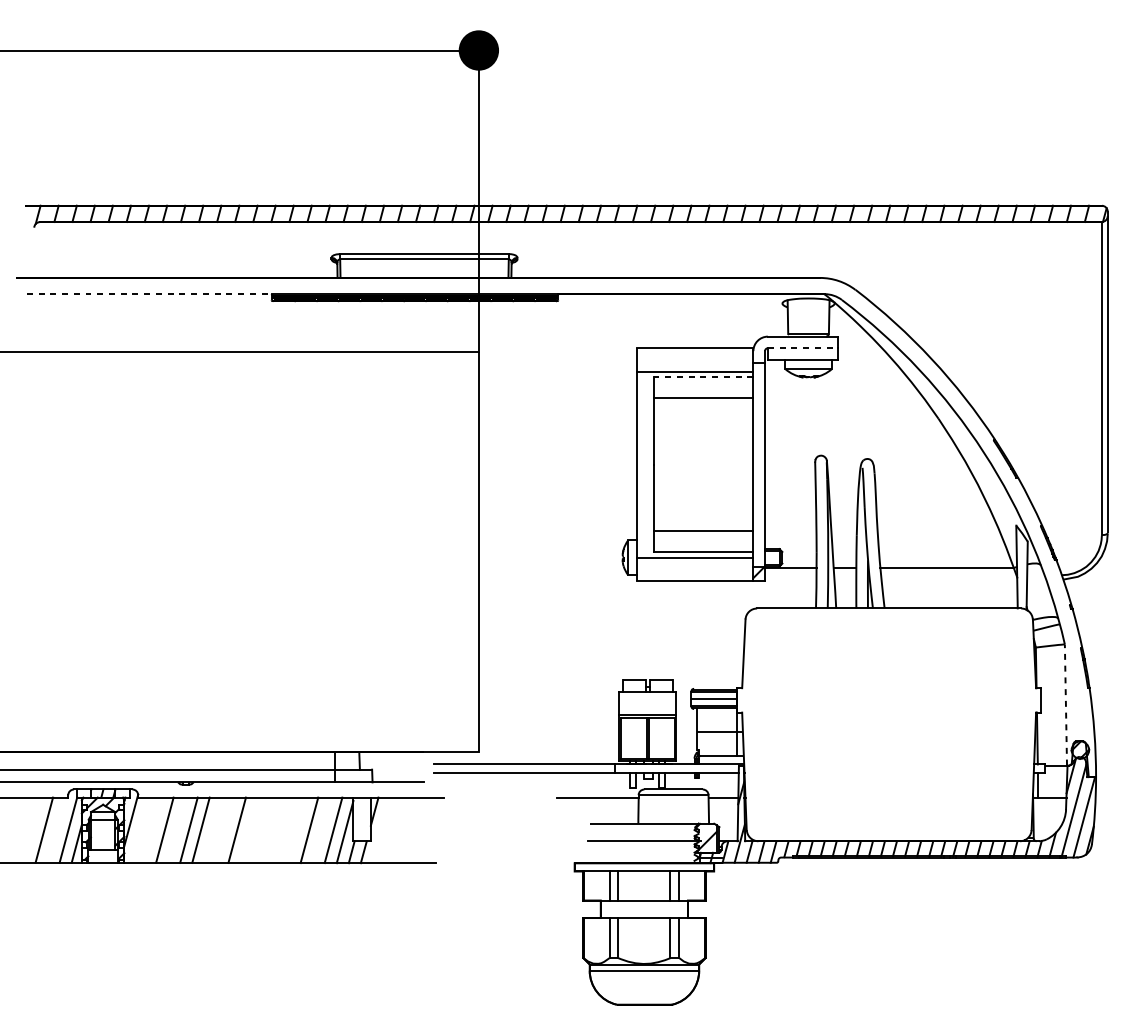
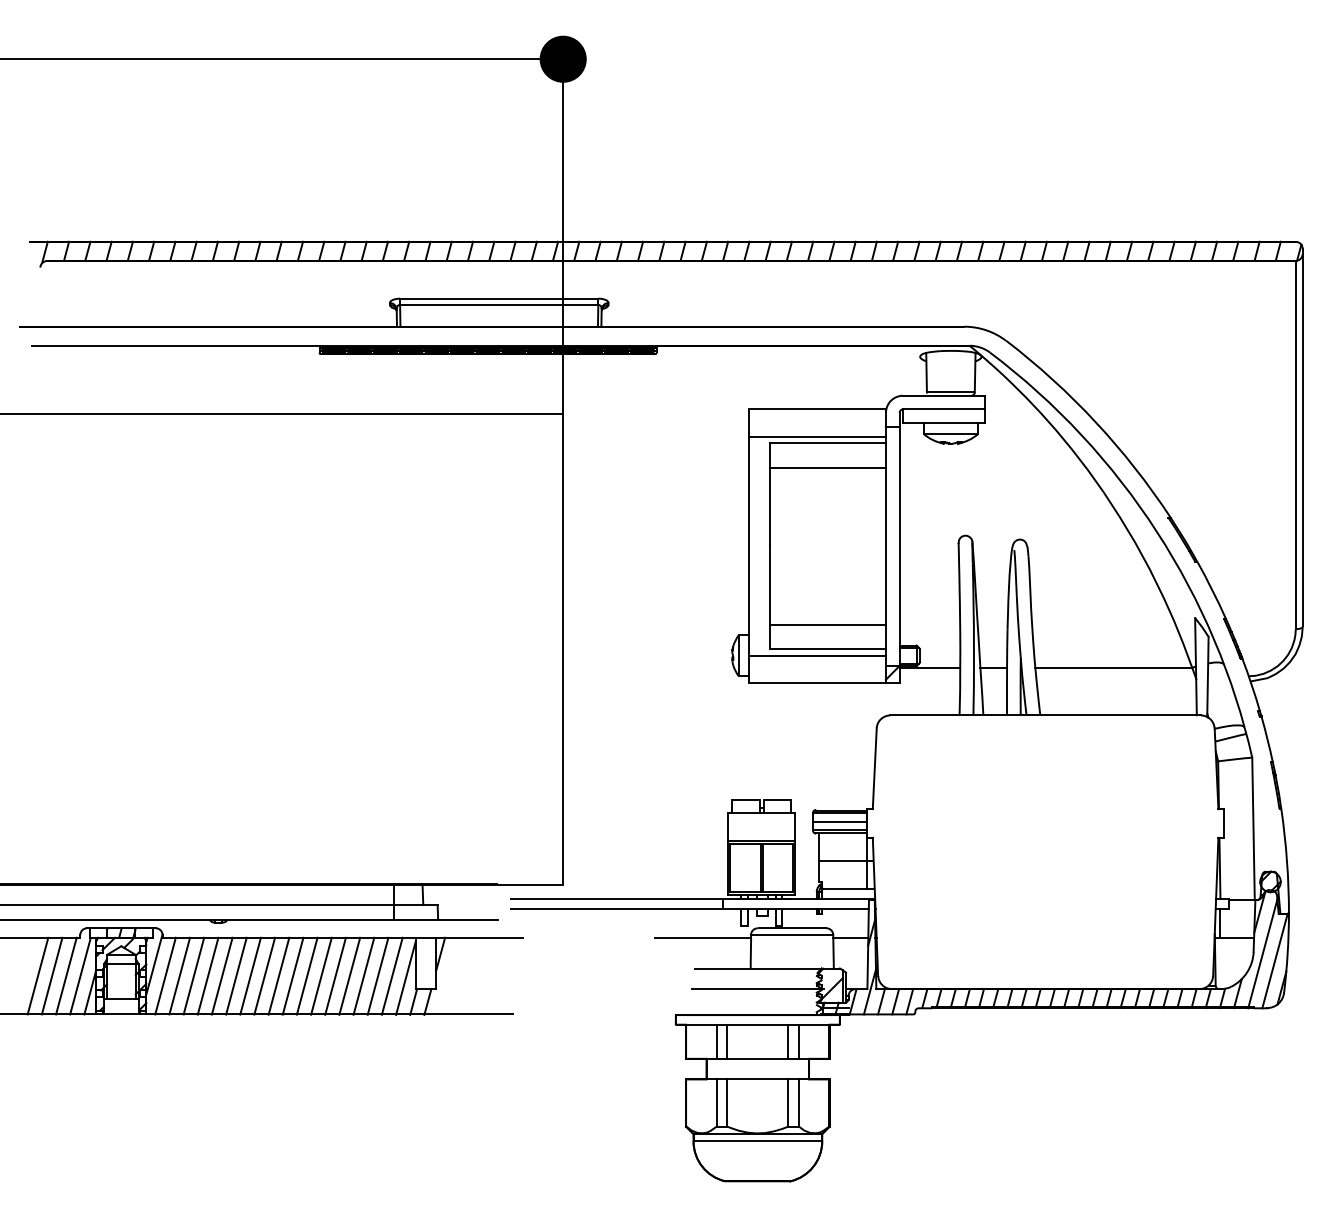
line: (150, 293) -> (176, 345), dashed -> solid
line: (803, 348) -> (944, 409), dashed -> solid
line: (703, 377) -> (827, 443), dashed -> solid
line: (1065, 704) -> (1253, 828), dashed -> solid
line: (31, 829) -> (37, 975), added
line: (56, 829) -> (66, 975), added
line: (140, 829) -> (165, 975), added
line: (152, 829) -> (179, 975), added
line: (176, 829) -> (207, 975), added
line: (212, 829) -> (250, 975), added
line: (224, 829) -> (264, 975), added
line: (248, 829) -> (292, 975), added
line: (260, 829) -> (306, 975), added
line: (273, 829) -> (321, 975), added
line: (285, 829) -> (335, 975), added
line: (297, 829) -> (349, 975), added
line: (320, 829) -> (377, 975), added

